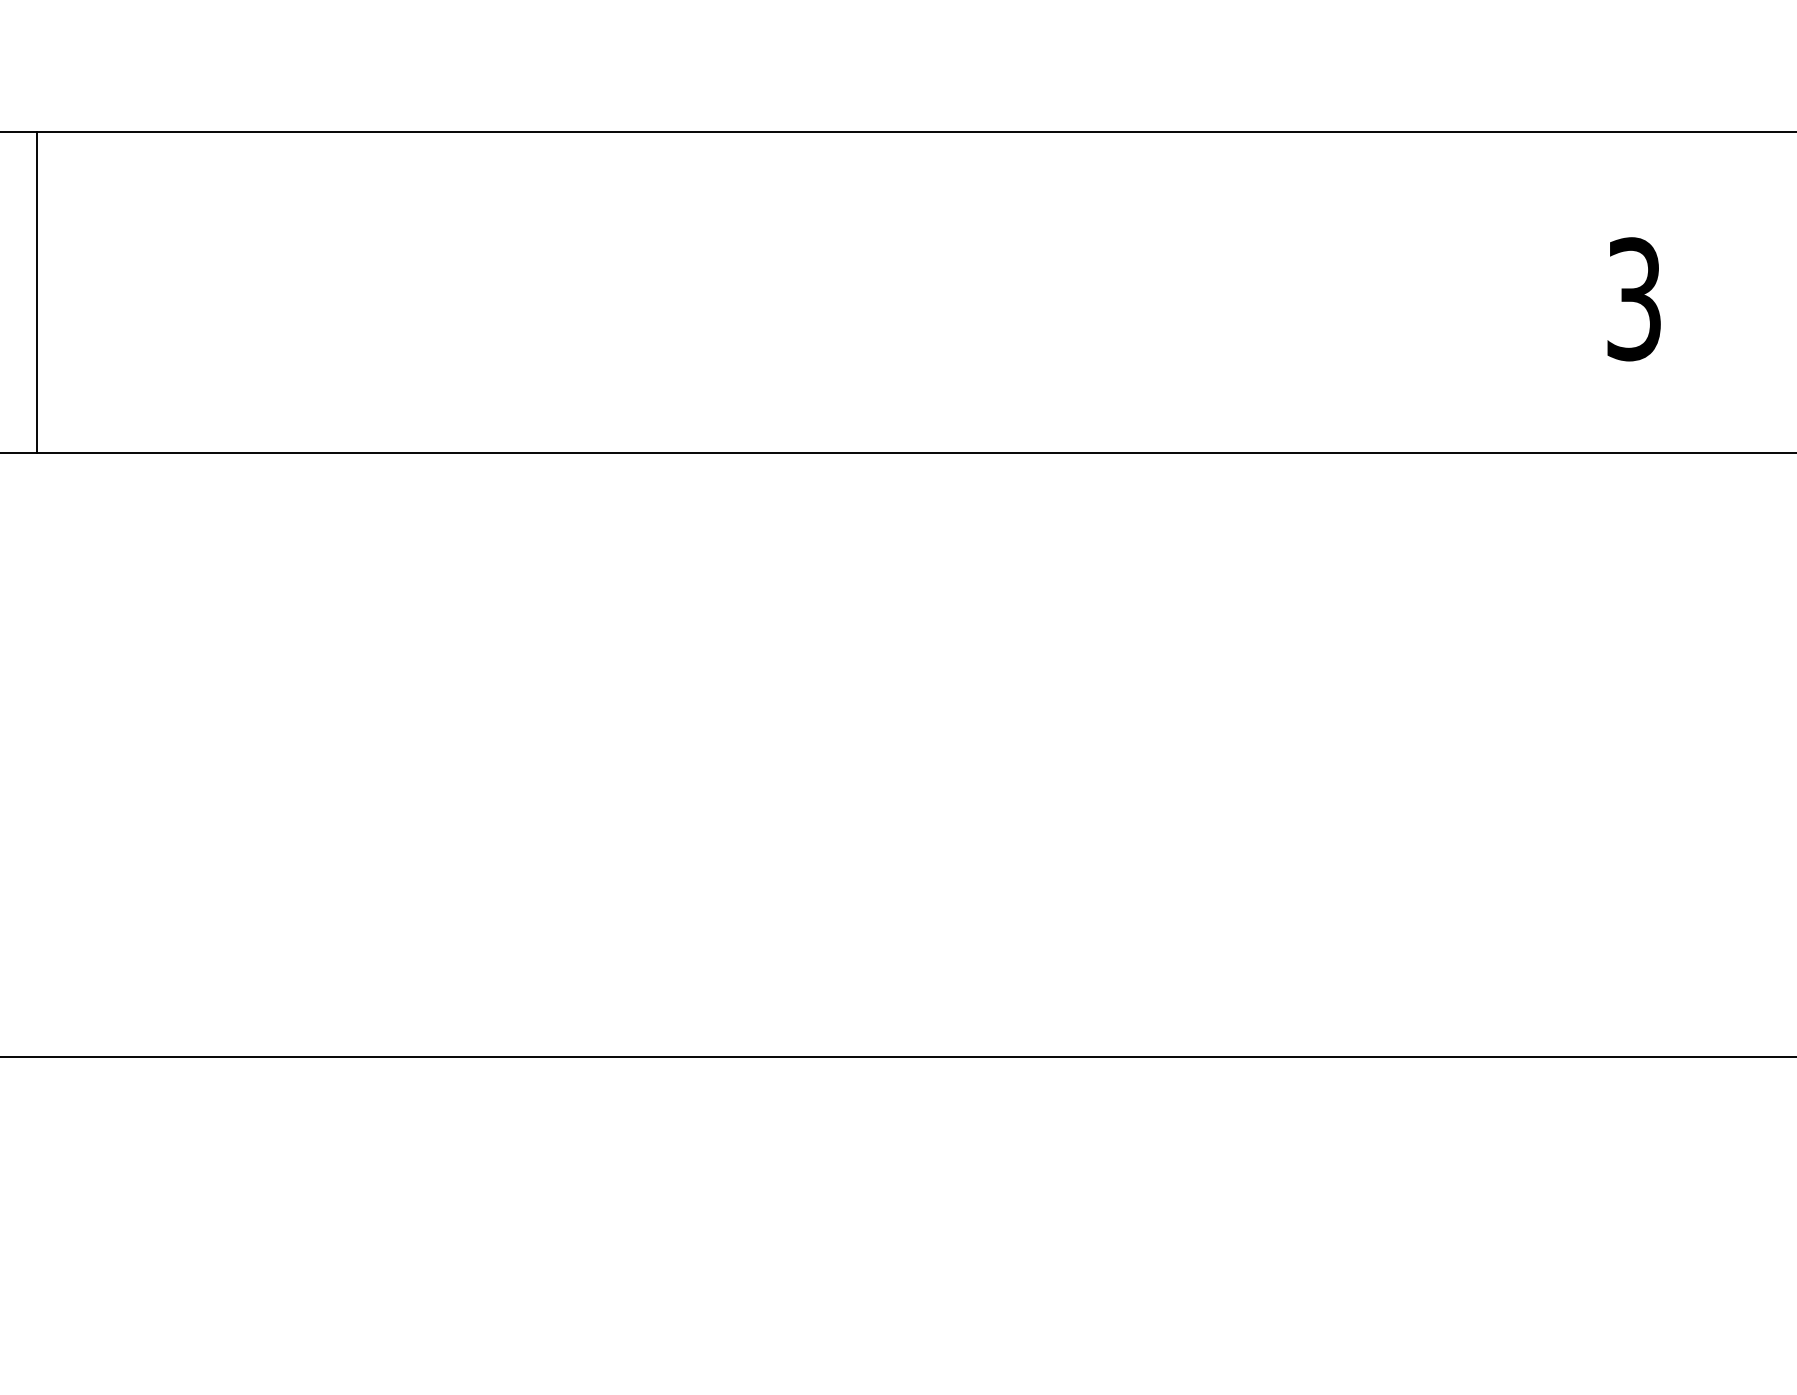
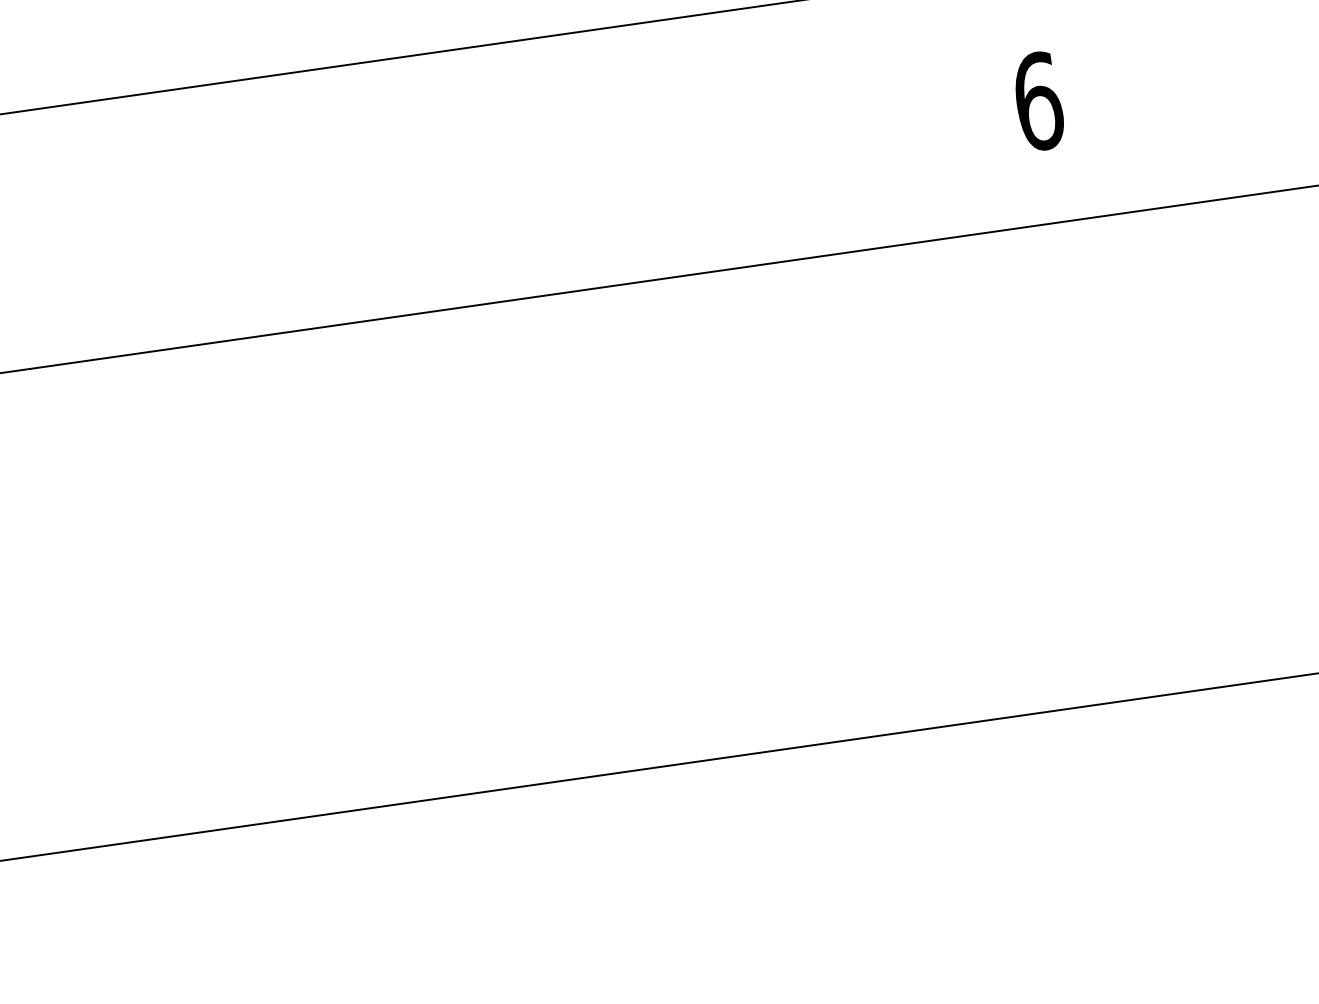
text: (1634, 299) -> (1038, 101), 3 -> 6

